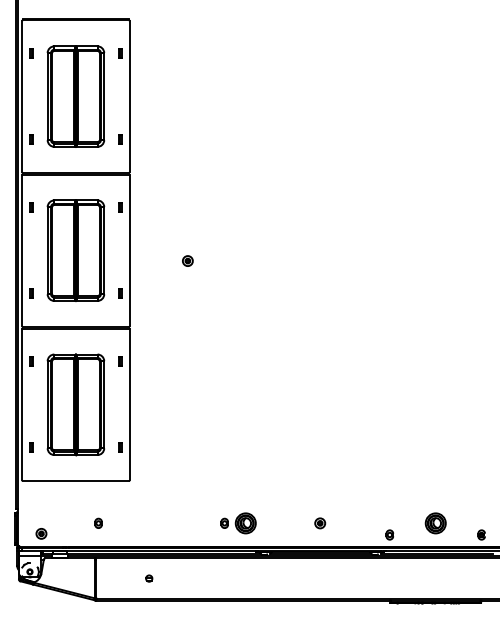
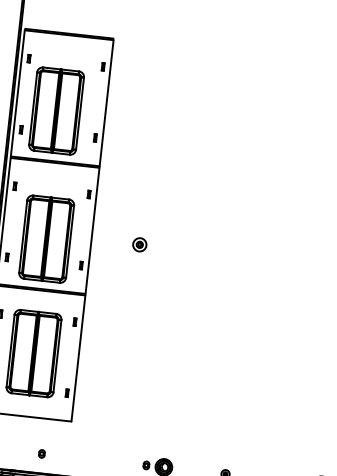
part: (75, 96) -> (56, 110), moved
part: (75, 250) -> (46, 239), moved
part: (187, 260) -> (139, 244), size x1.6

